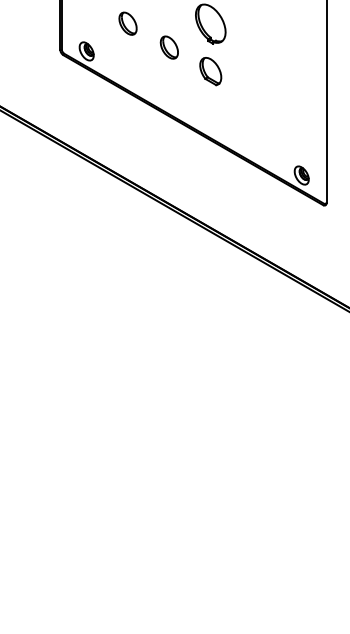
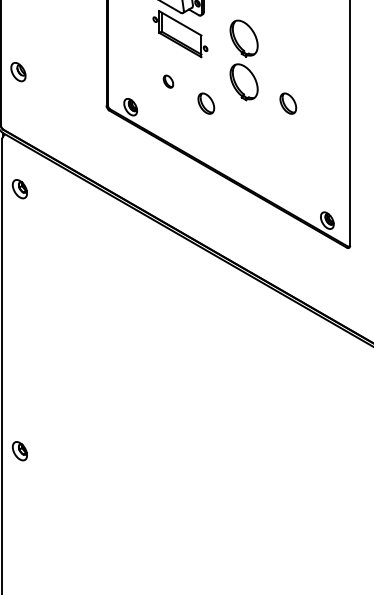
part: (128, 23) -> (168, 81), size x0.6
part: (259, 47) -> (288, 103), added
part: (210, 71) -> (243, 125), removed

